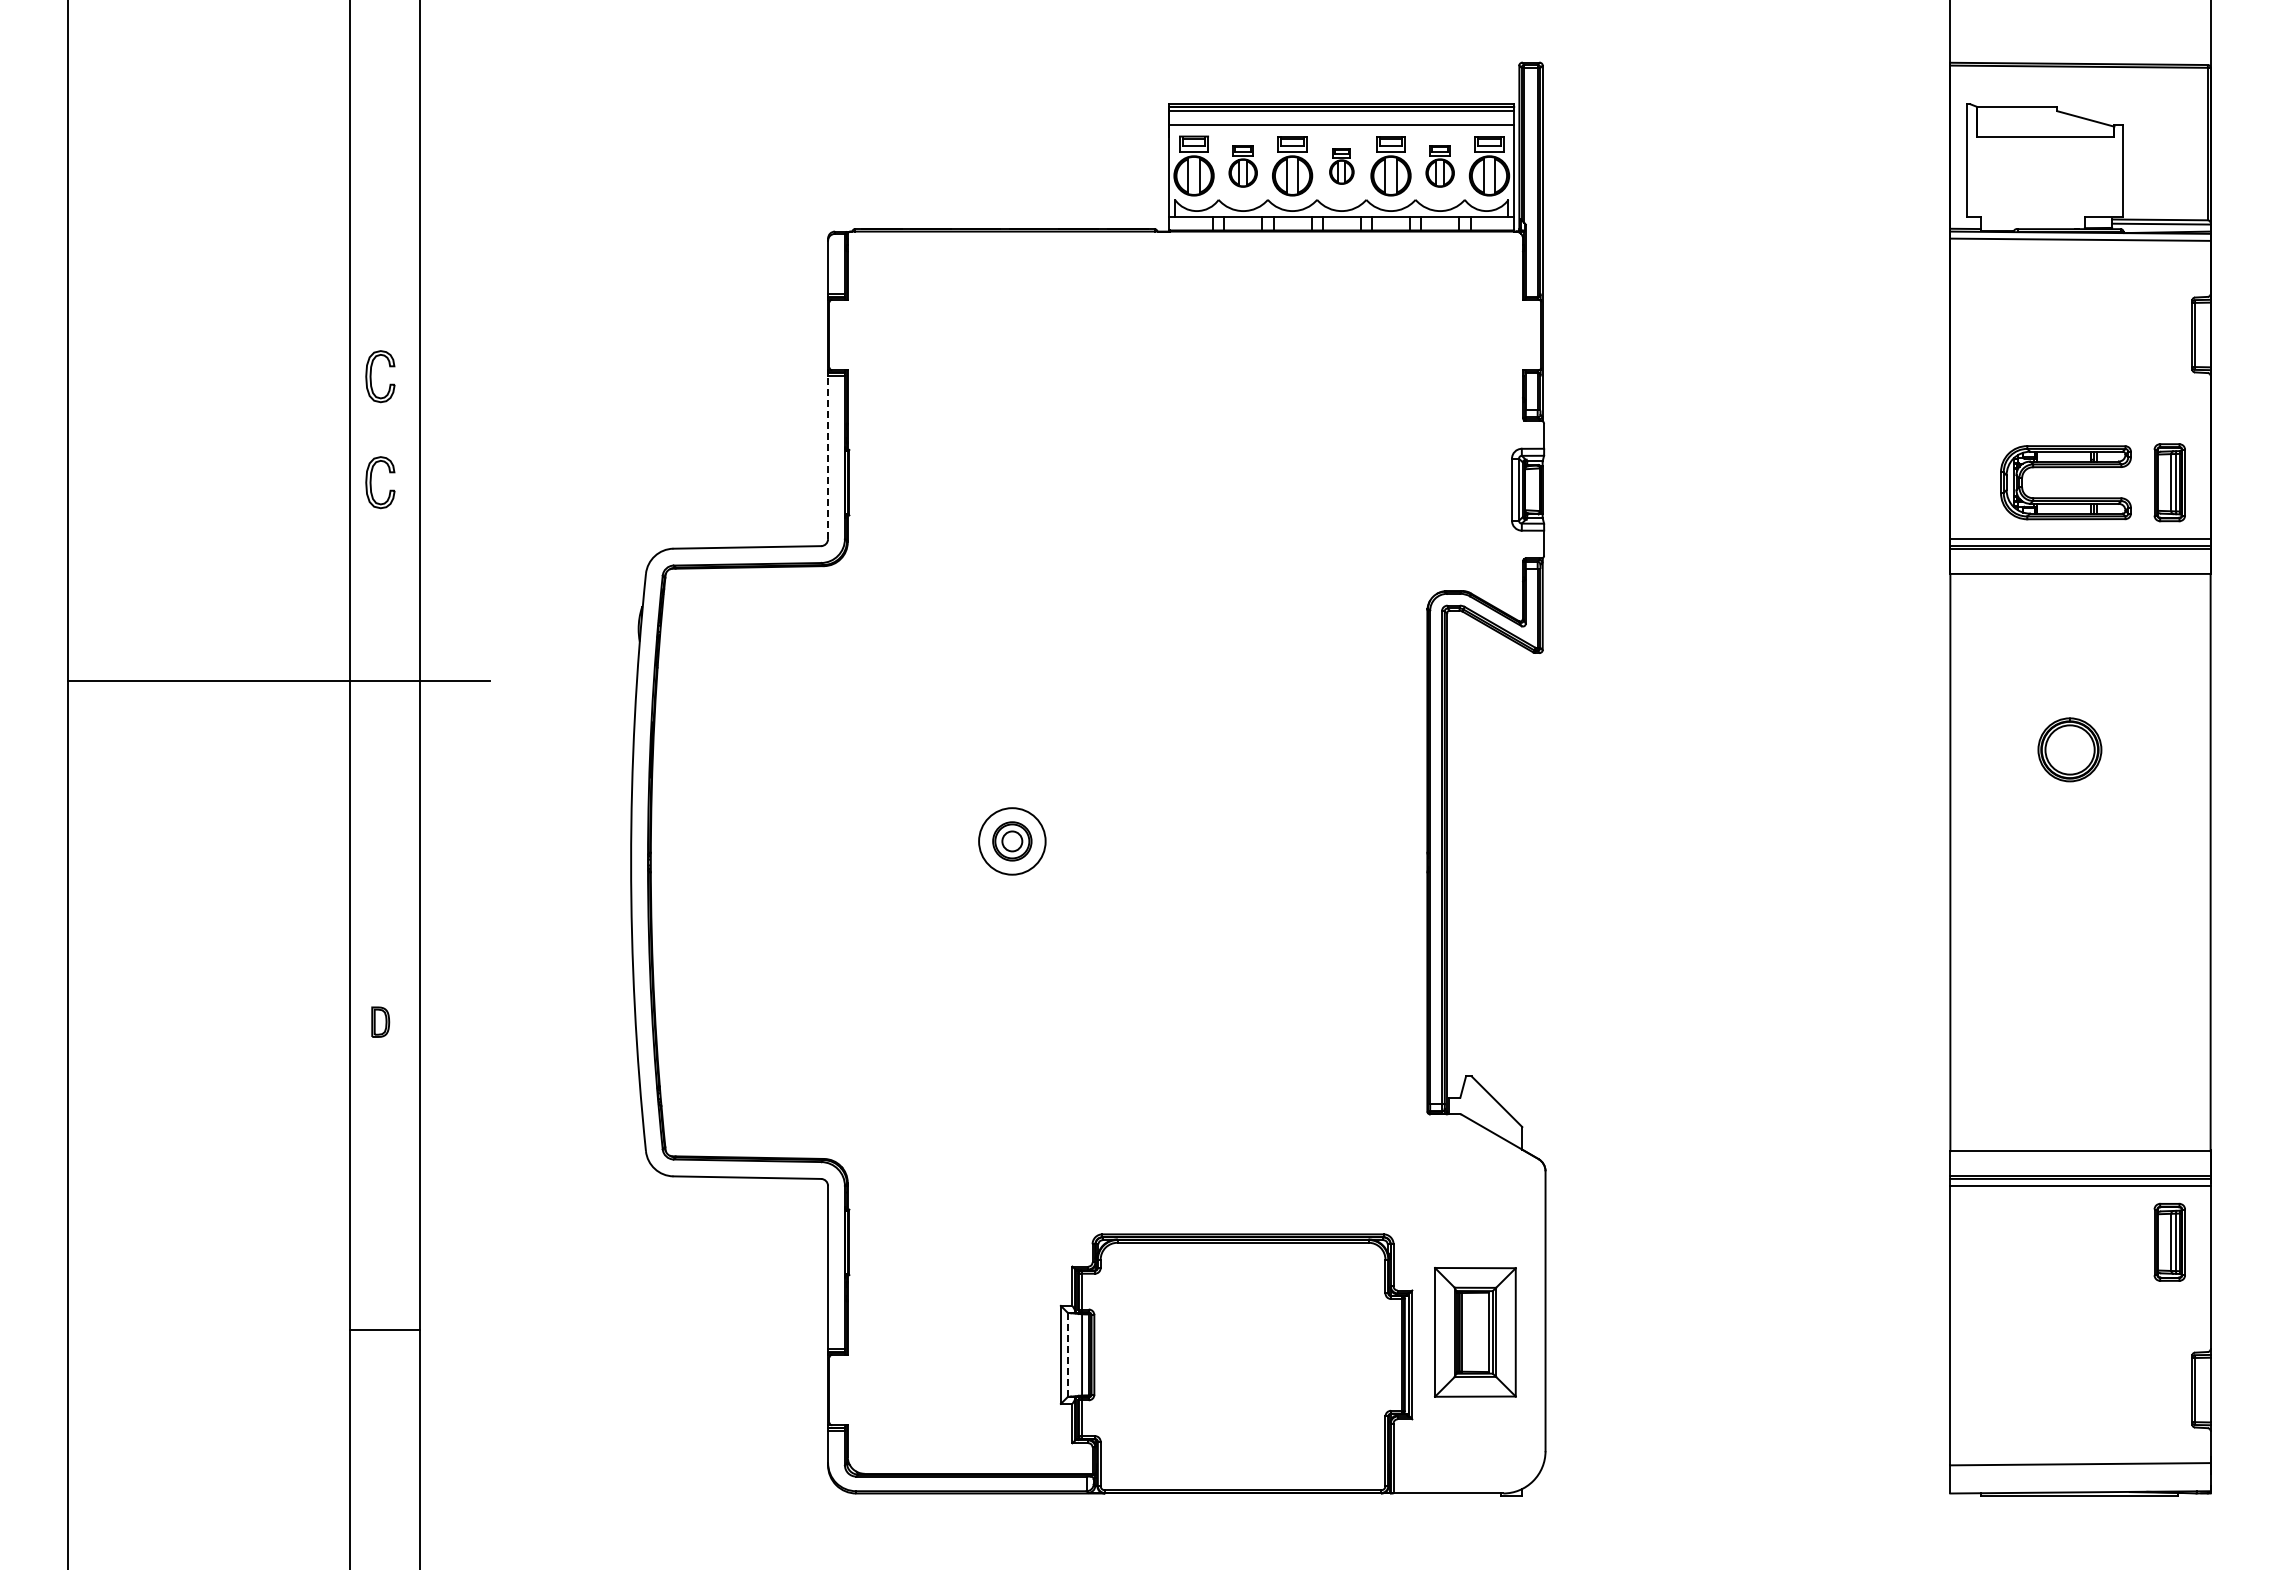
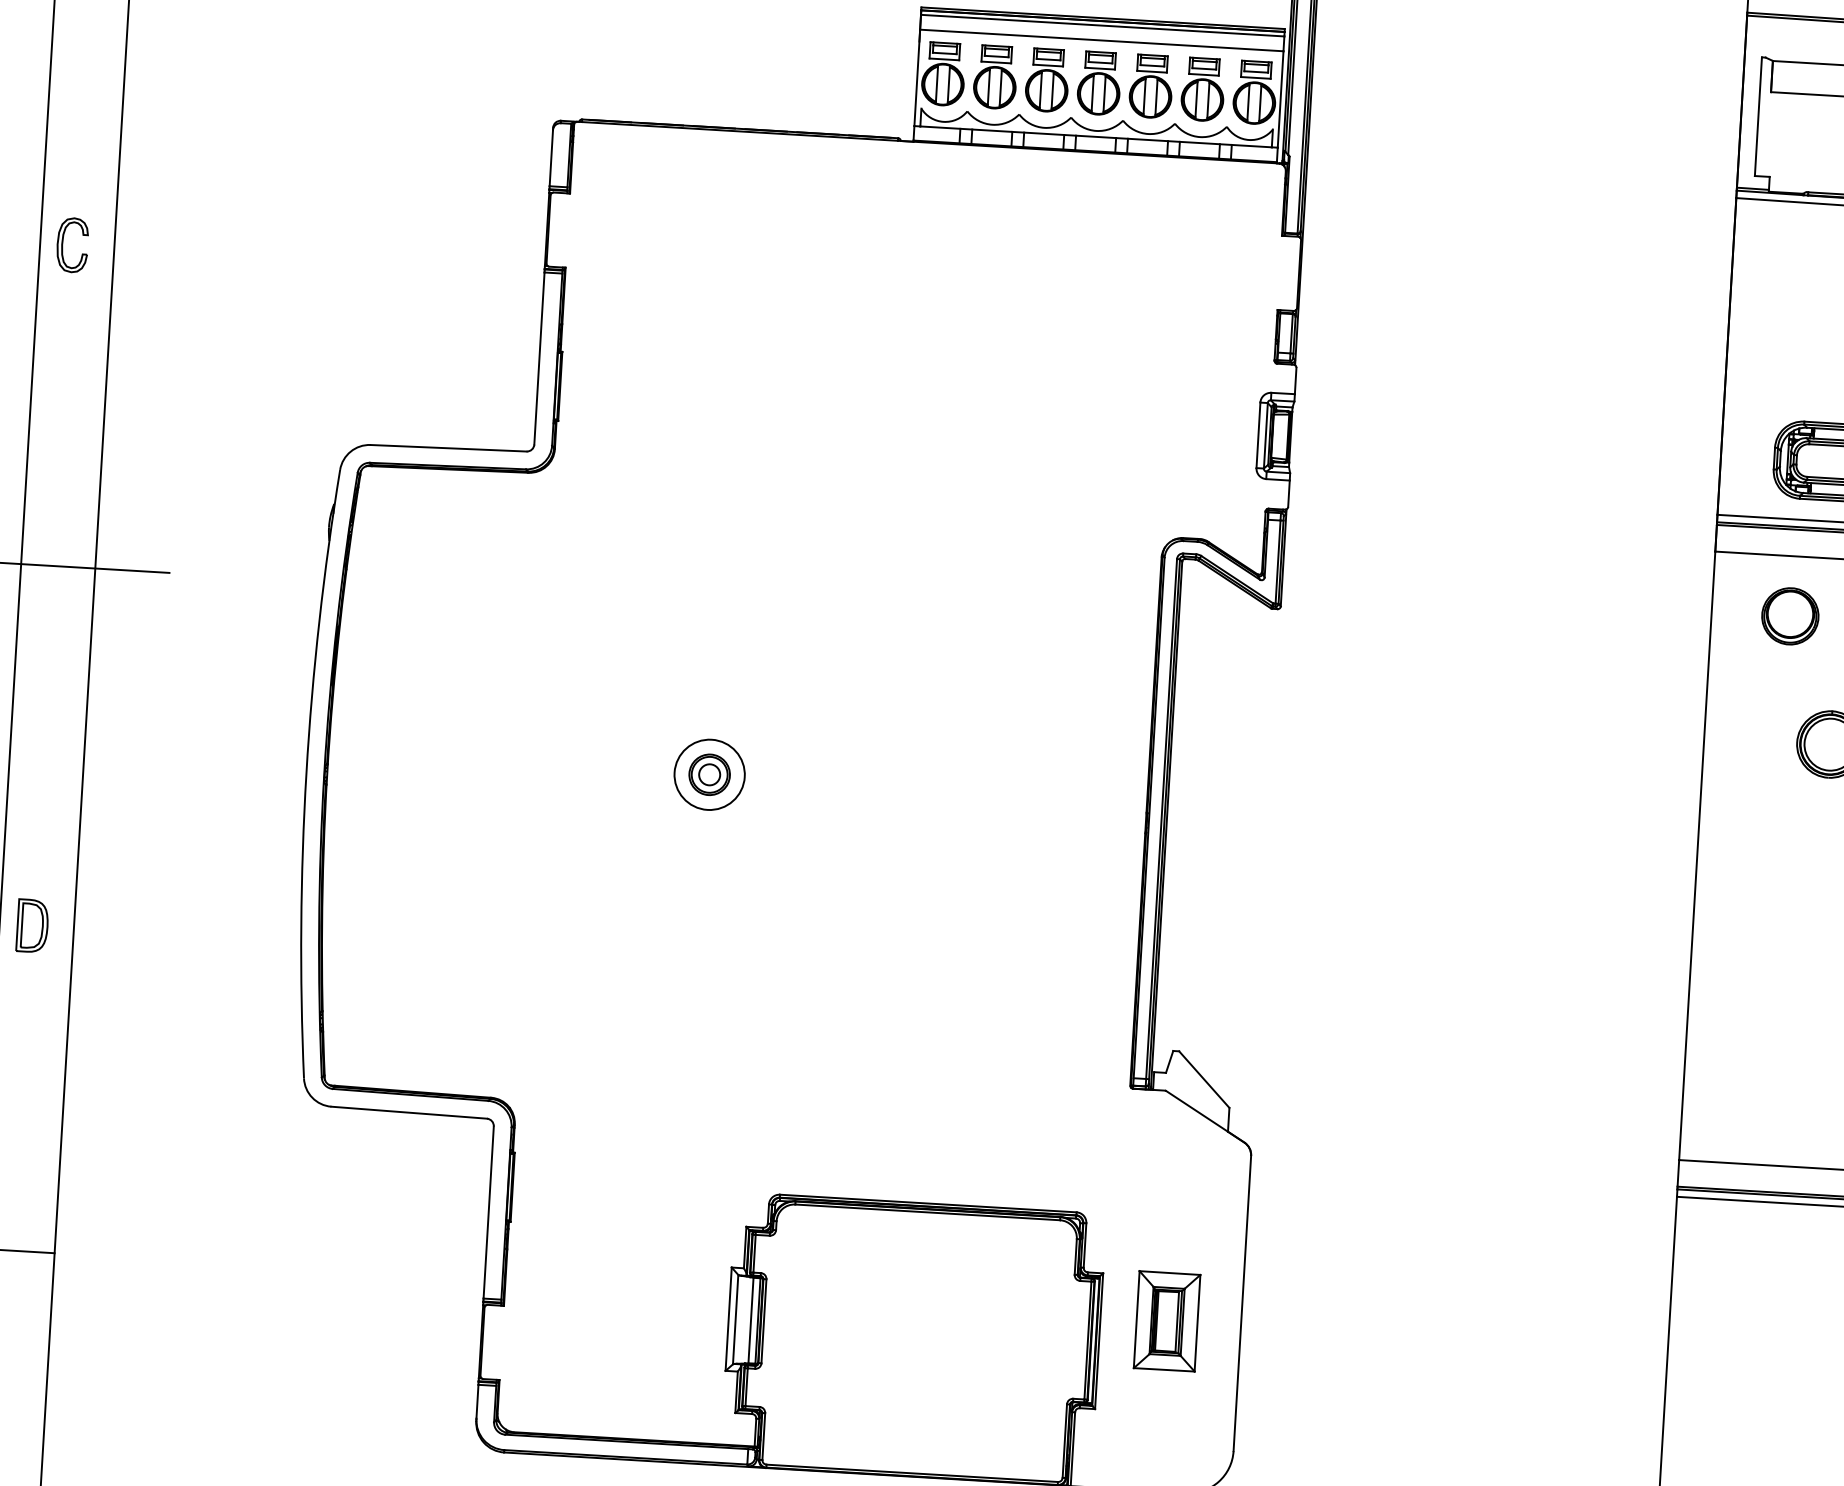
part: (1242, 166) -> (994, 77), size x1.43
part: (1341, 166) -> (1098, 83), size x1.67
part: (1439, 166) -> (1202, 90), size x1.43
line: (828, 457) -> (539, 358), dashed -> solid
part: (371, 482) -> (56, 356), removed
part: (2024, 630) -> (1789, 615), added
part: (380, 1021) -> (32, 925), size x1.67
part: (1475, 1332) -> (1167, 1321), size x0.71
line: (1067, 1355) -> (735, 1320), dashed -> solid

